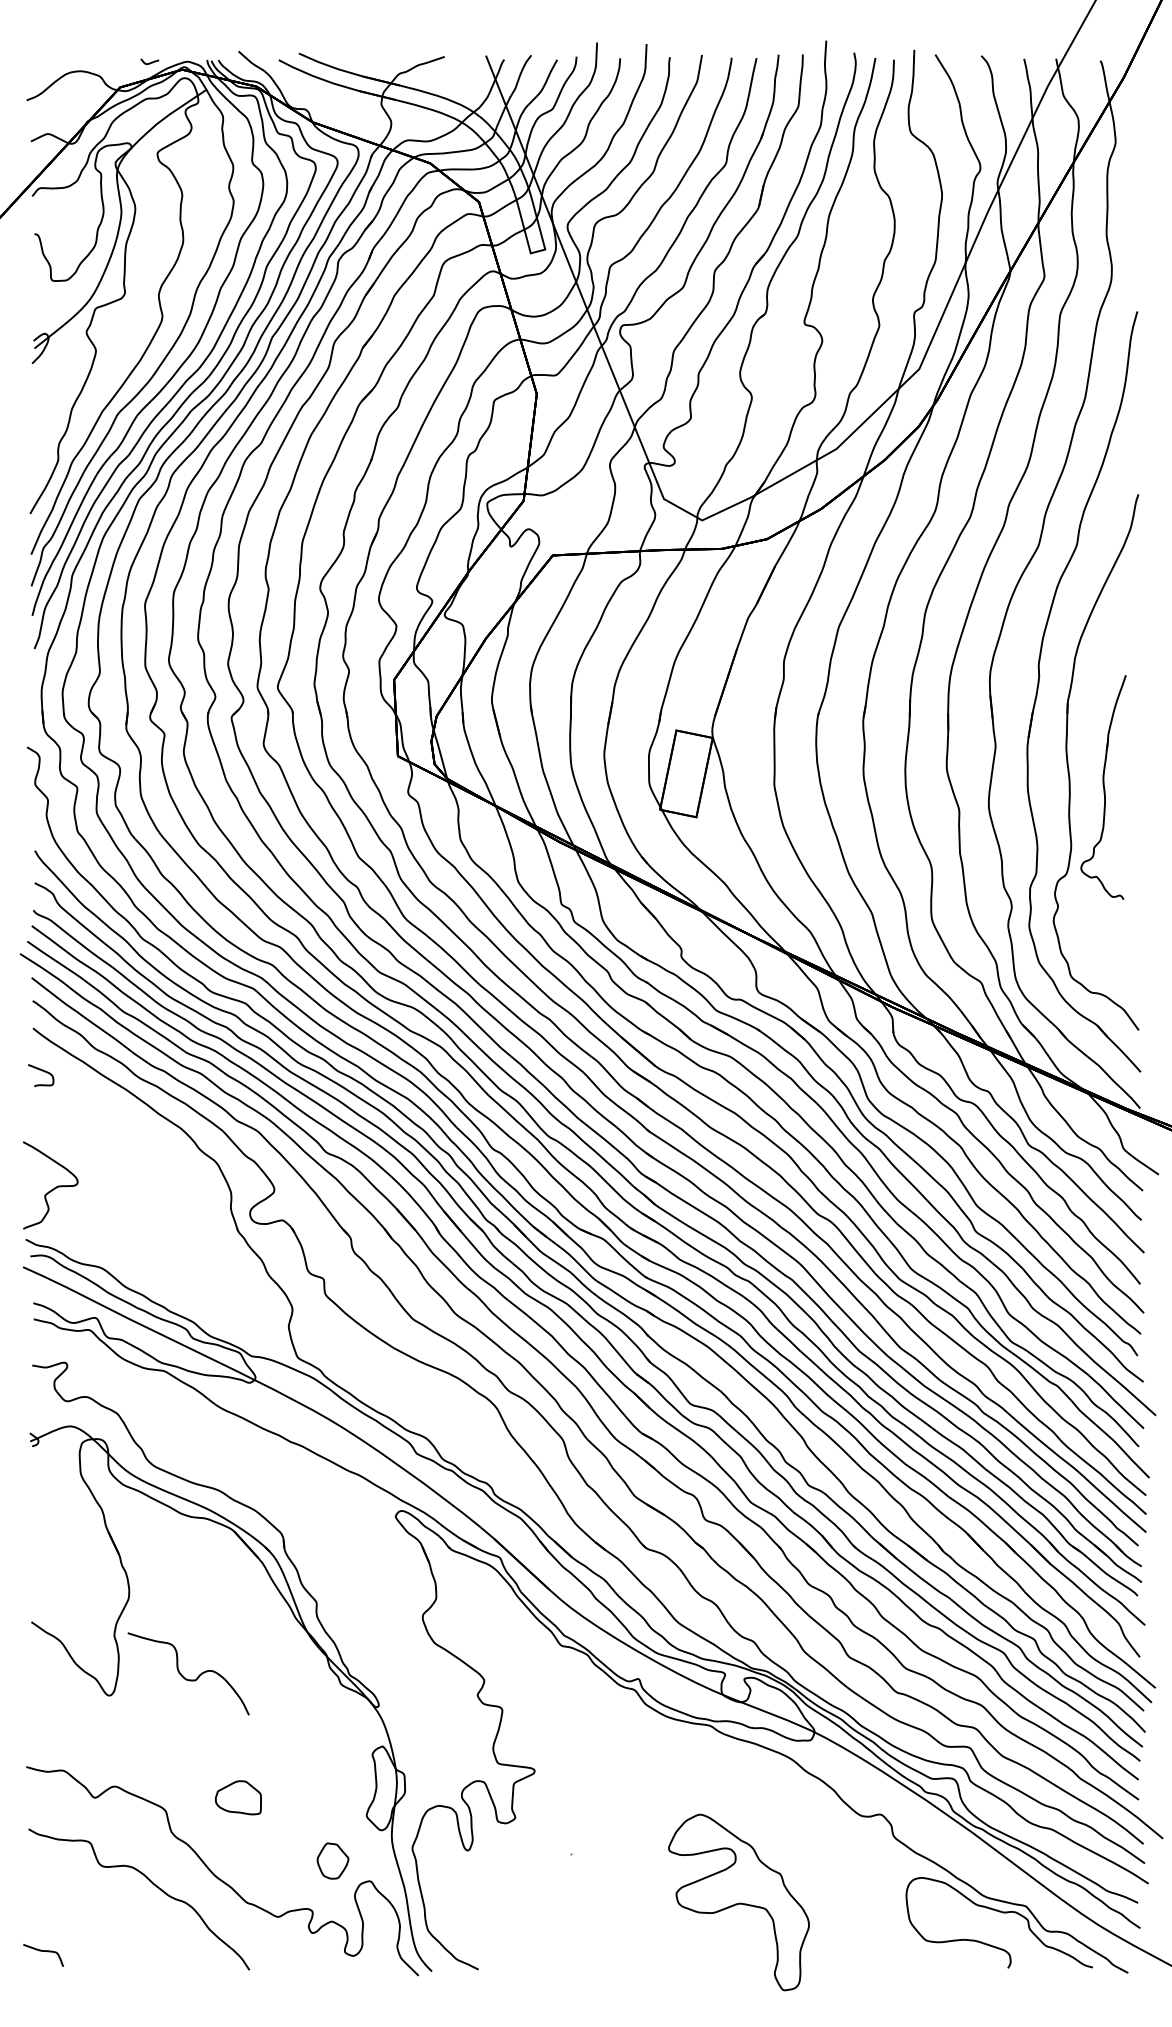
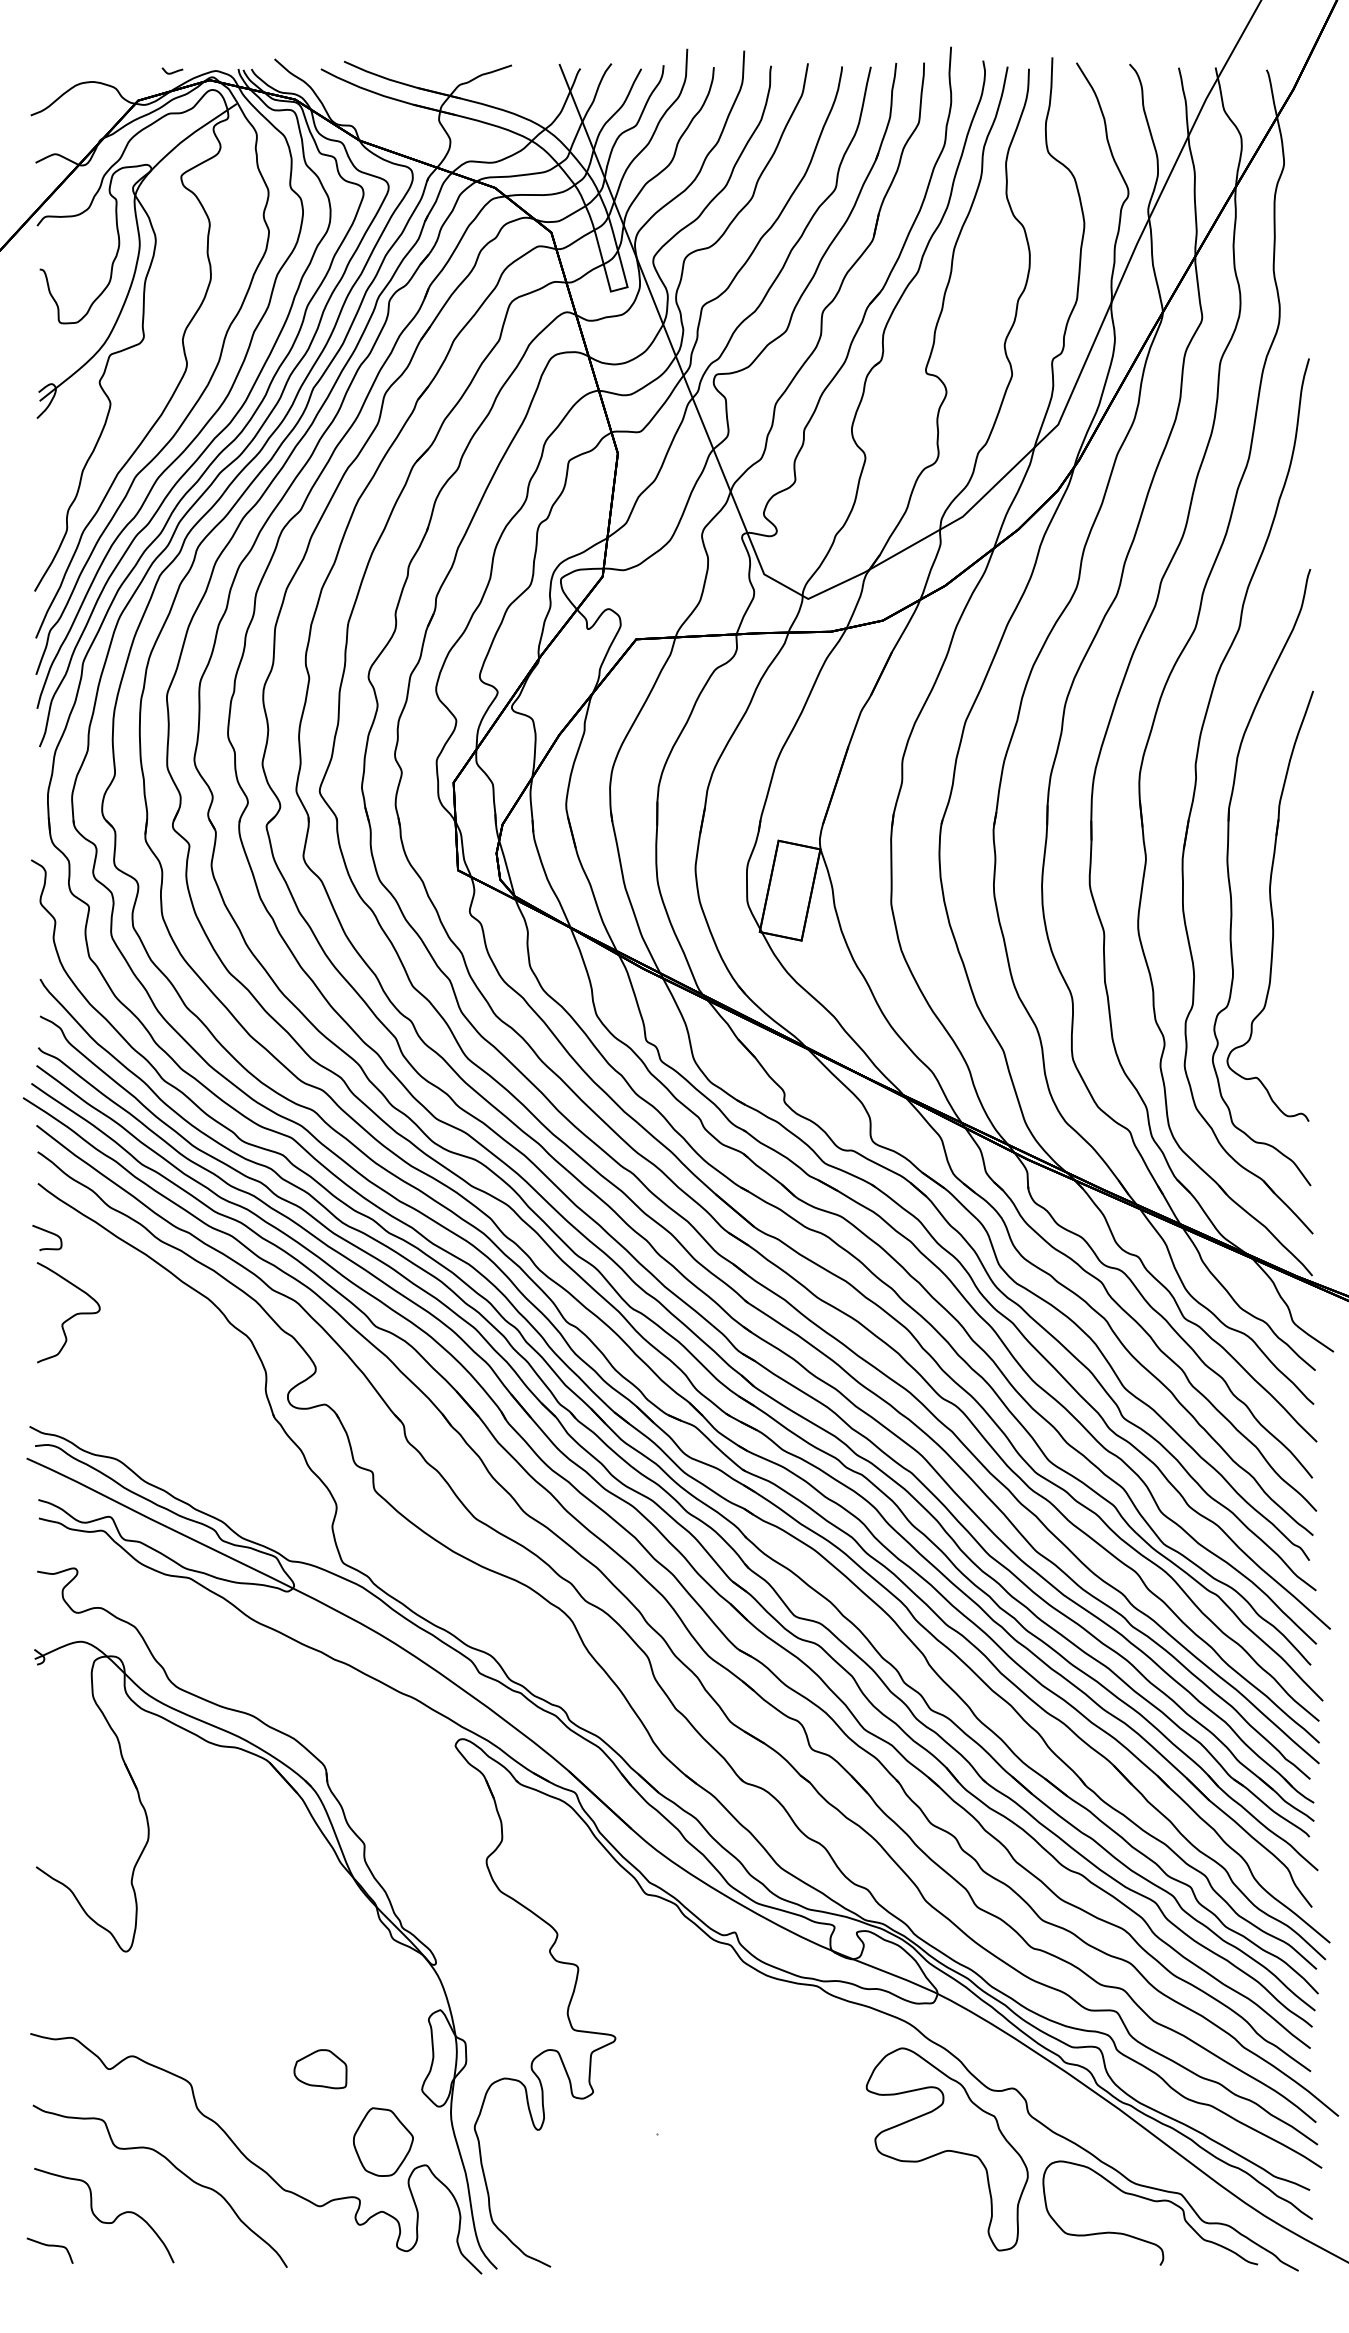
part: (1103, 787) -> (1270, 906), size x1.67
curve: (52, 1188) -> (70, 1316), moved
curve: (184, 1676) -> (99, 2218), moved
part: (238, 1797) -> (320, 2068), moved
part: (332, 1860) -> (382, 2141), size x1.67
part: (738, 1902) -> (946, 2149), moved

